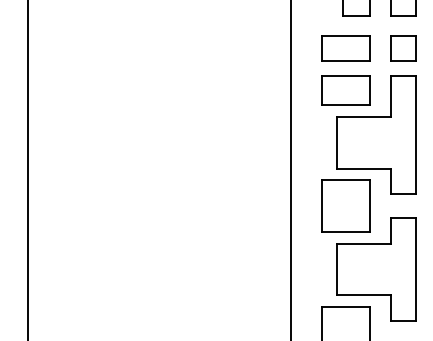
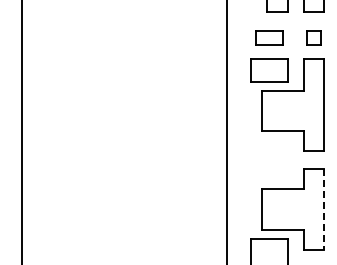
part: (346, 48) -> (269, 37), size x0.7
part: (402, 48) -> (313, 37), size x0.7
part: (346, 205) -> (269, 159), removed
line: (415, 270) -> (323, 210), solid -> dashed

